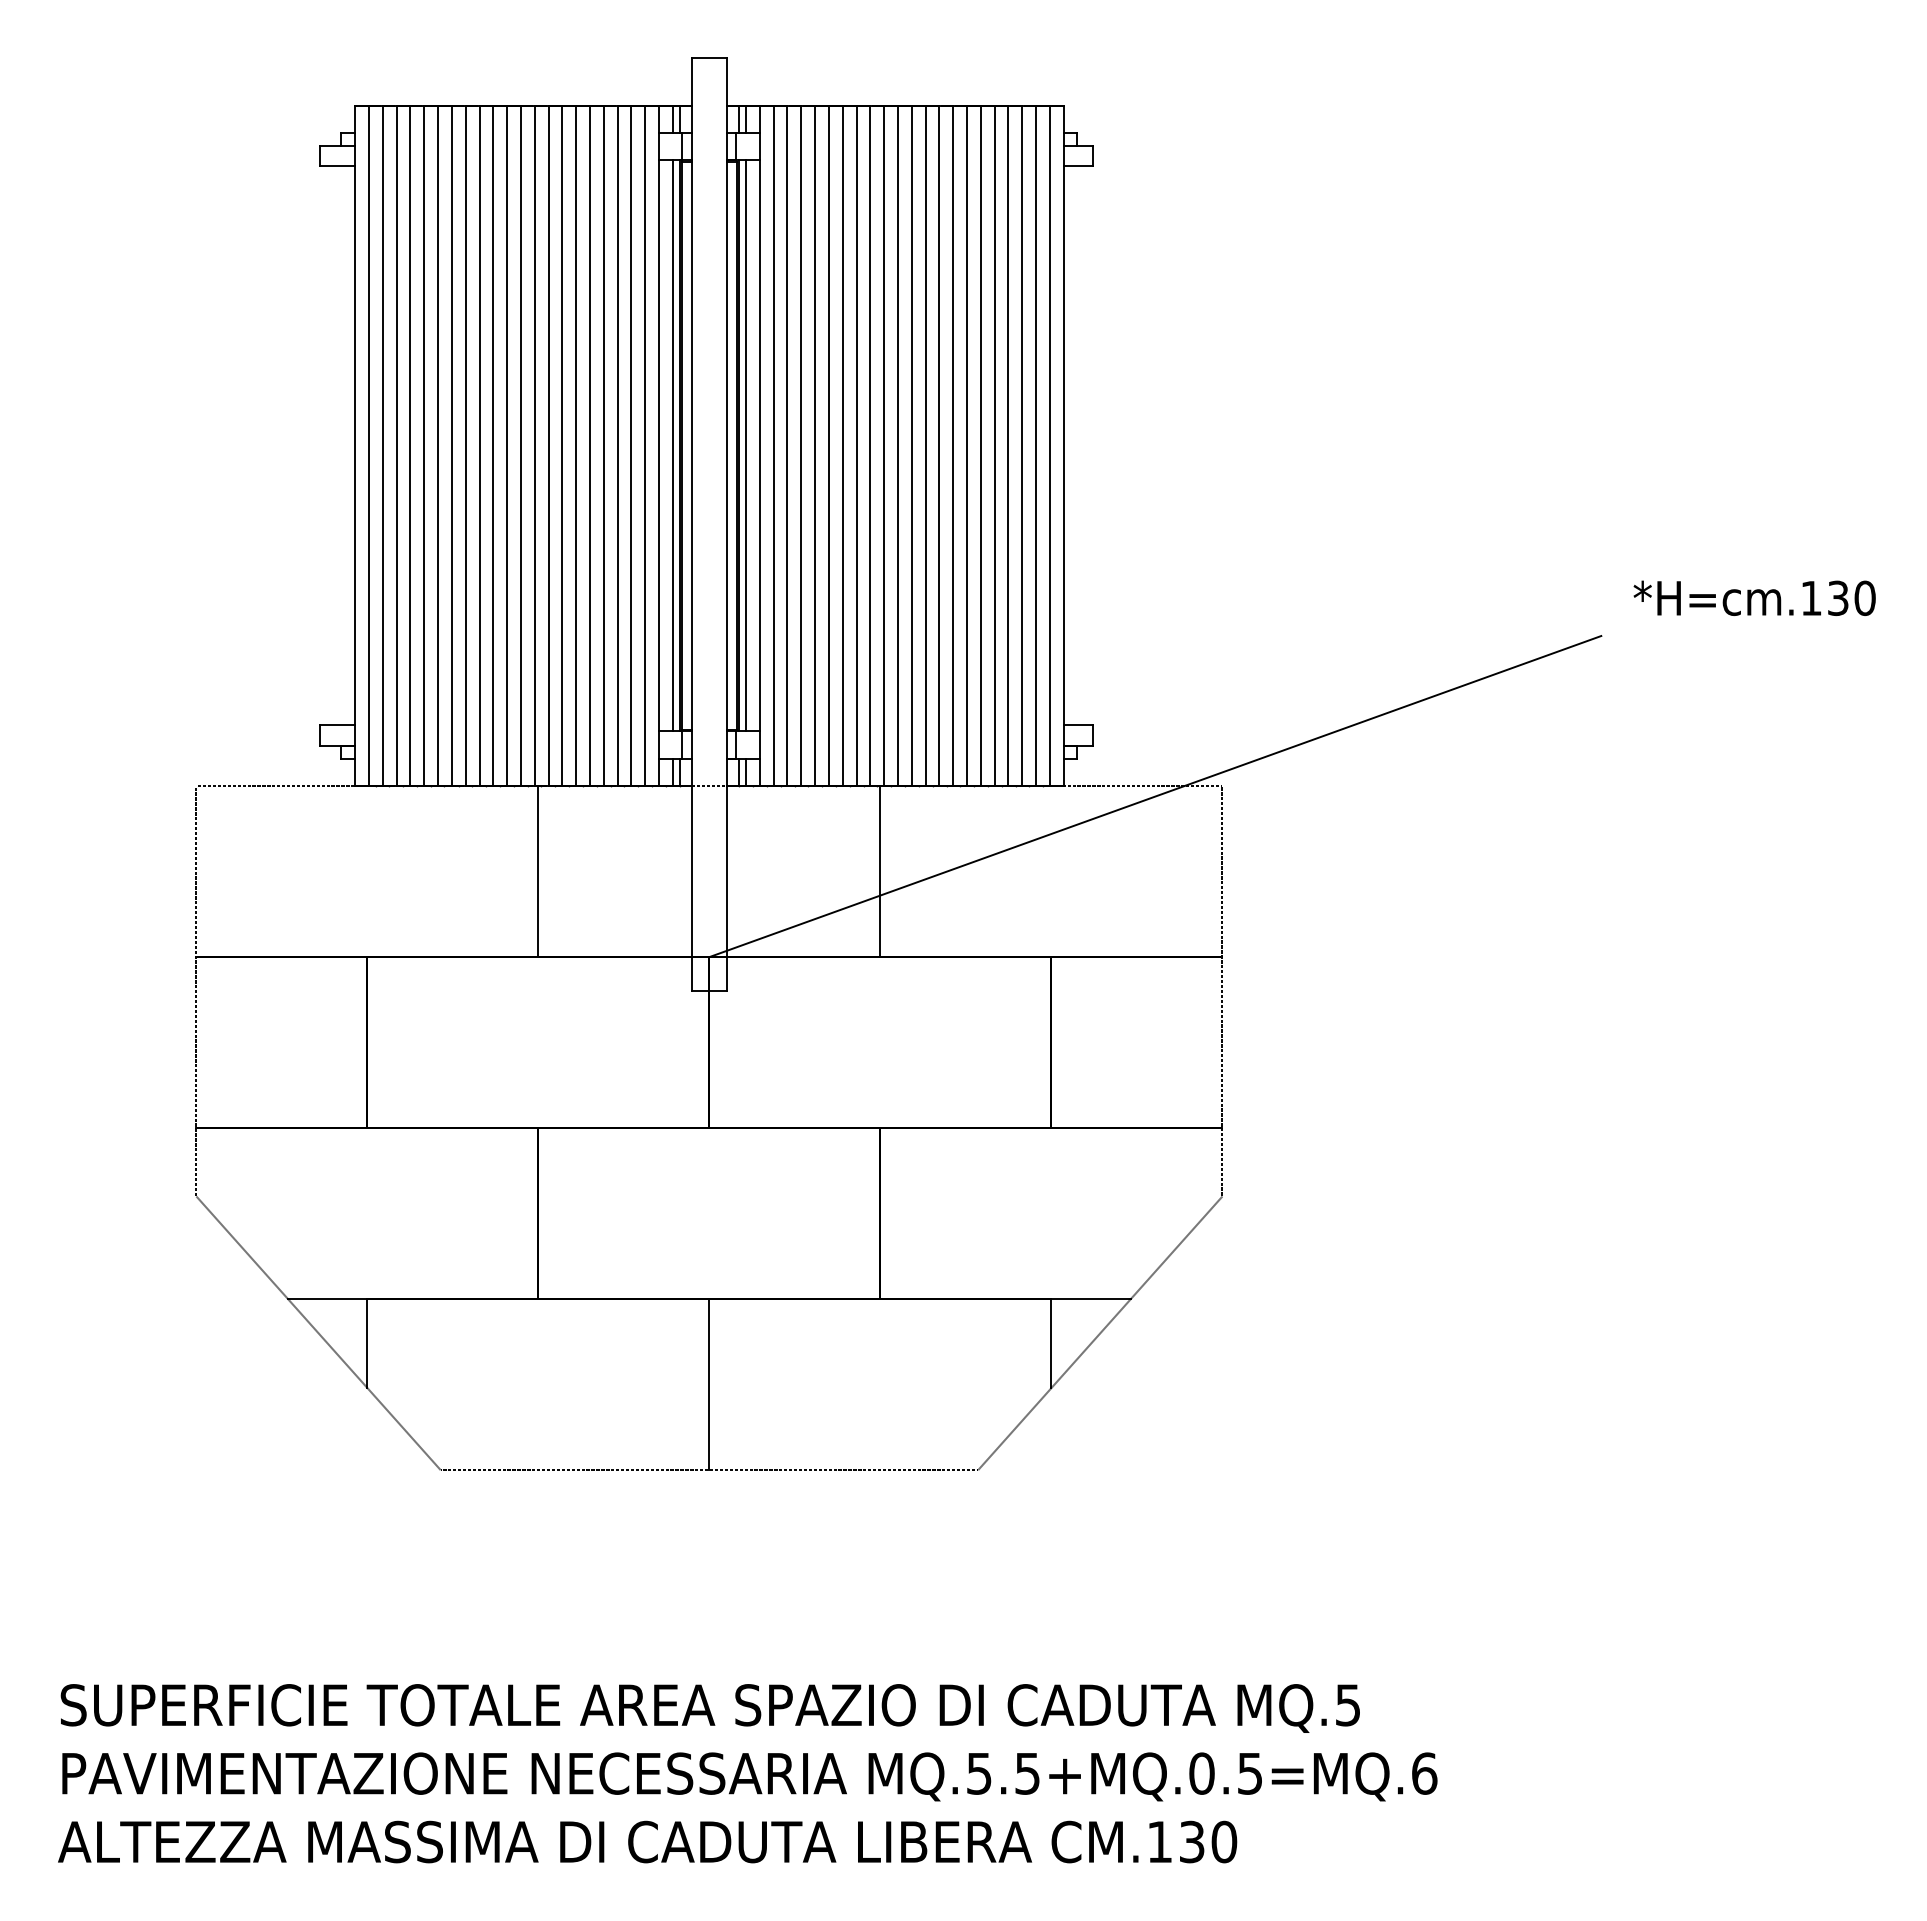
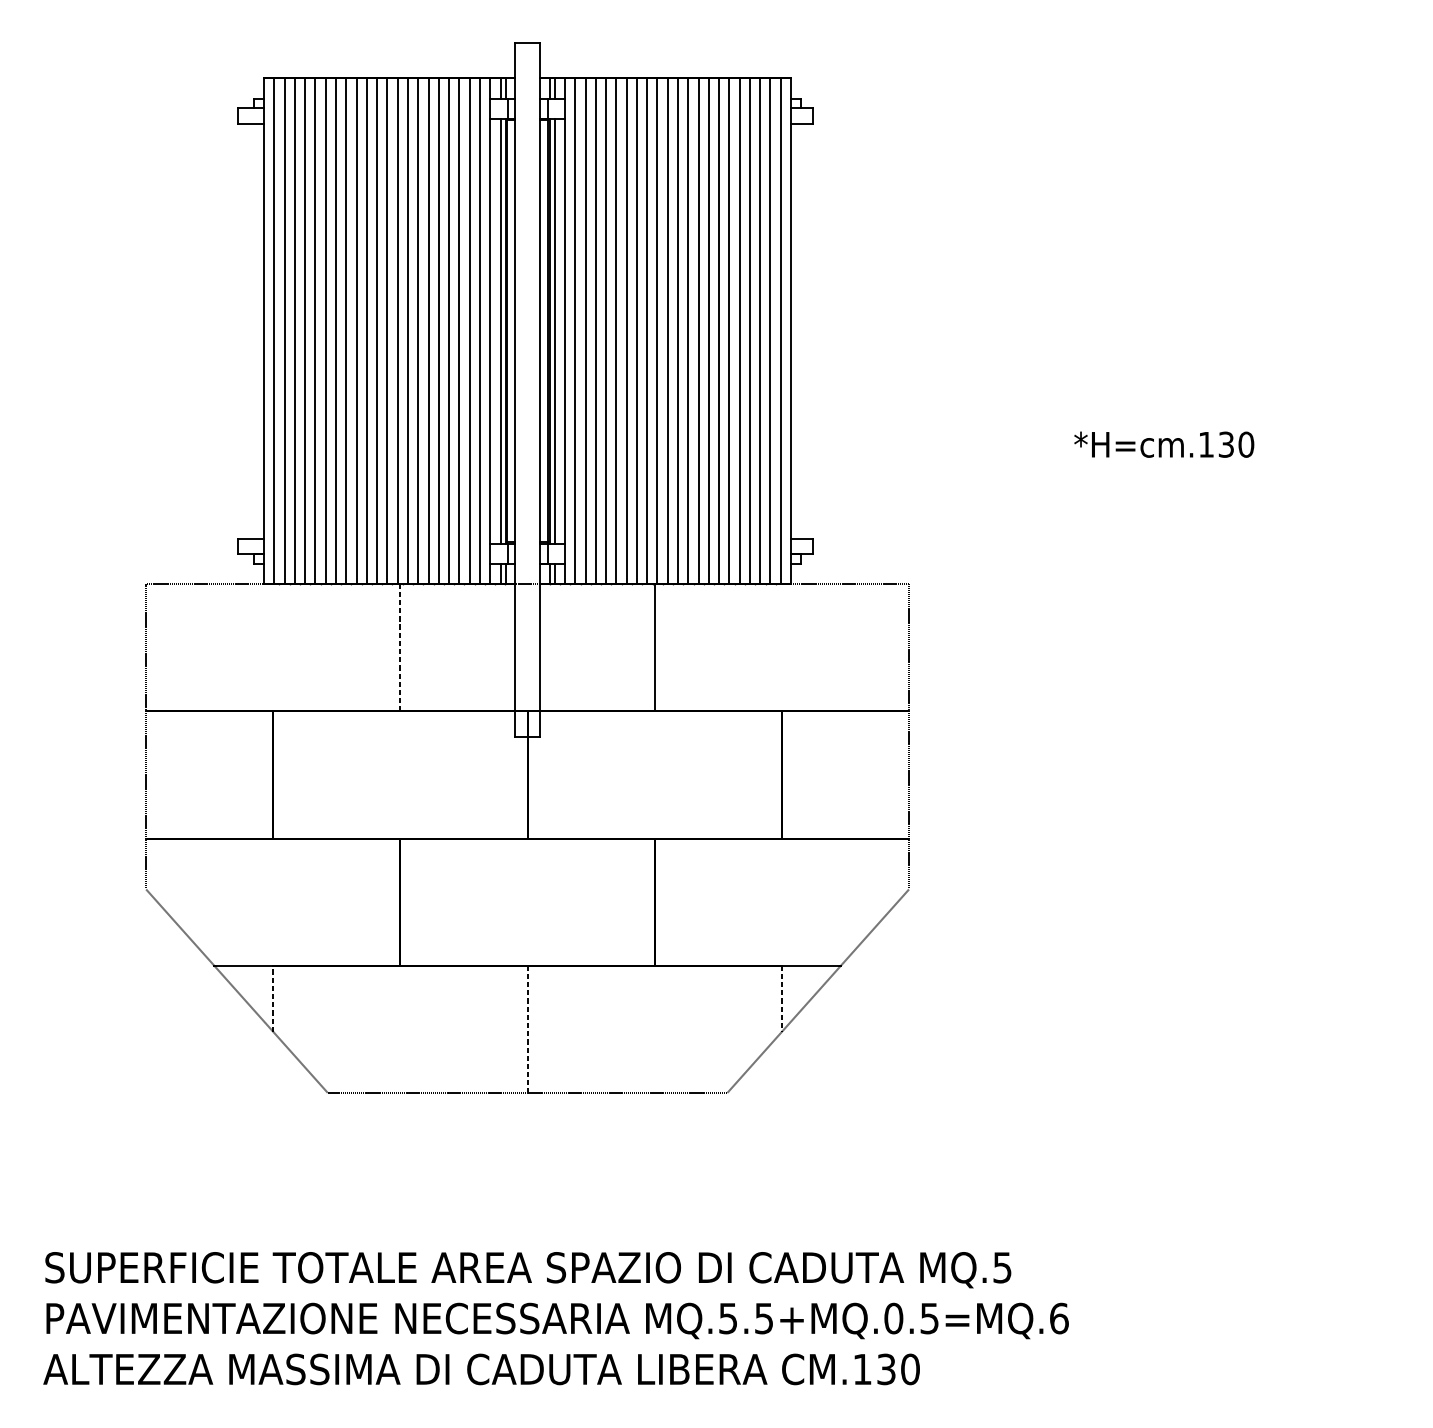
text: (1754, 597) -> (1164, 444), moved
line: (1155, 796) -> (859, 592), removed
line: (538, 871) -> (400, 647), solid -> dashed
line: (367, 1343) -> (273, 998), solid -> dashed
line: (1051, 1344) -> (781, 999), solid -> dashed
line: (709, 1385) -> (527, 1029), solid -> dashed

